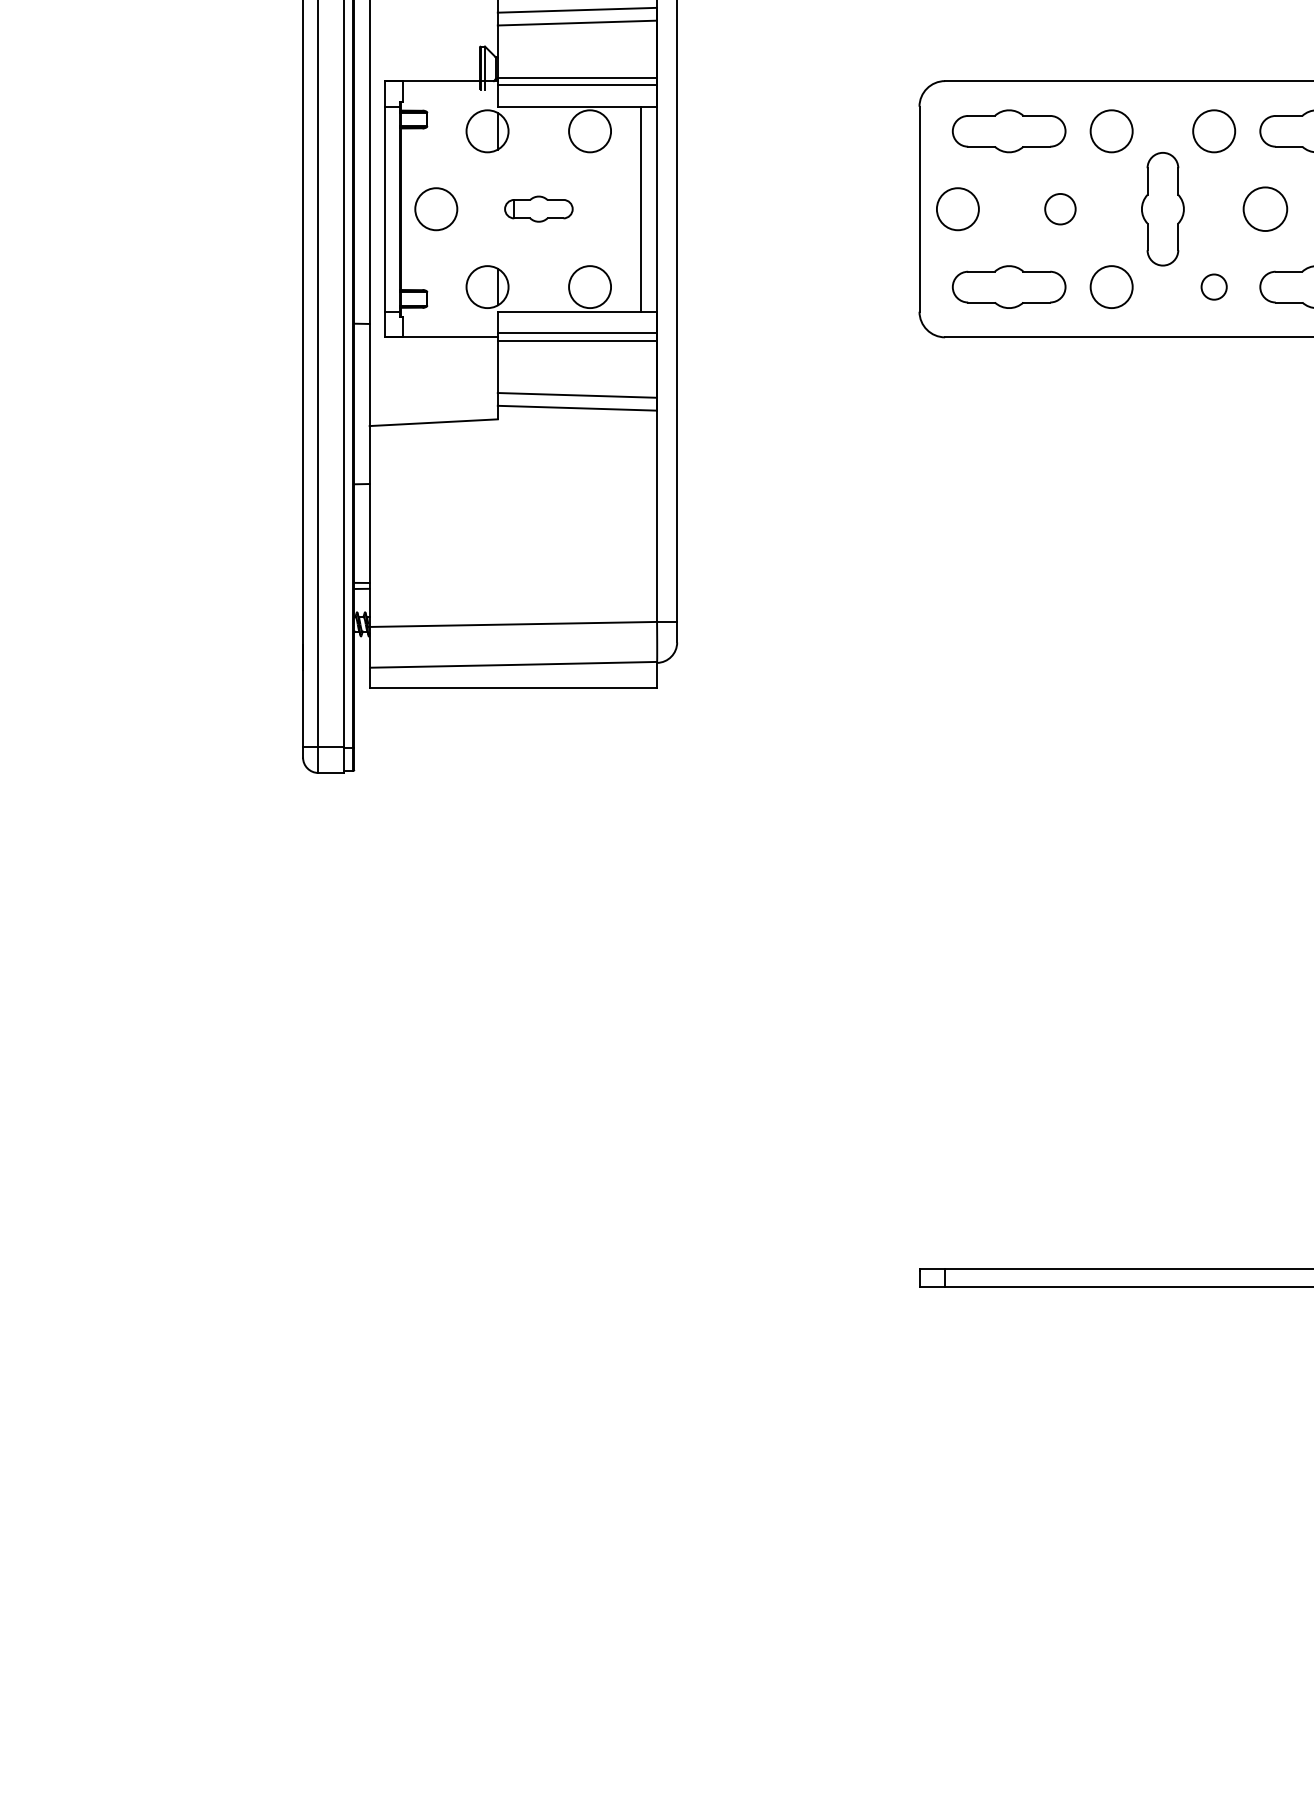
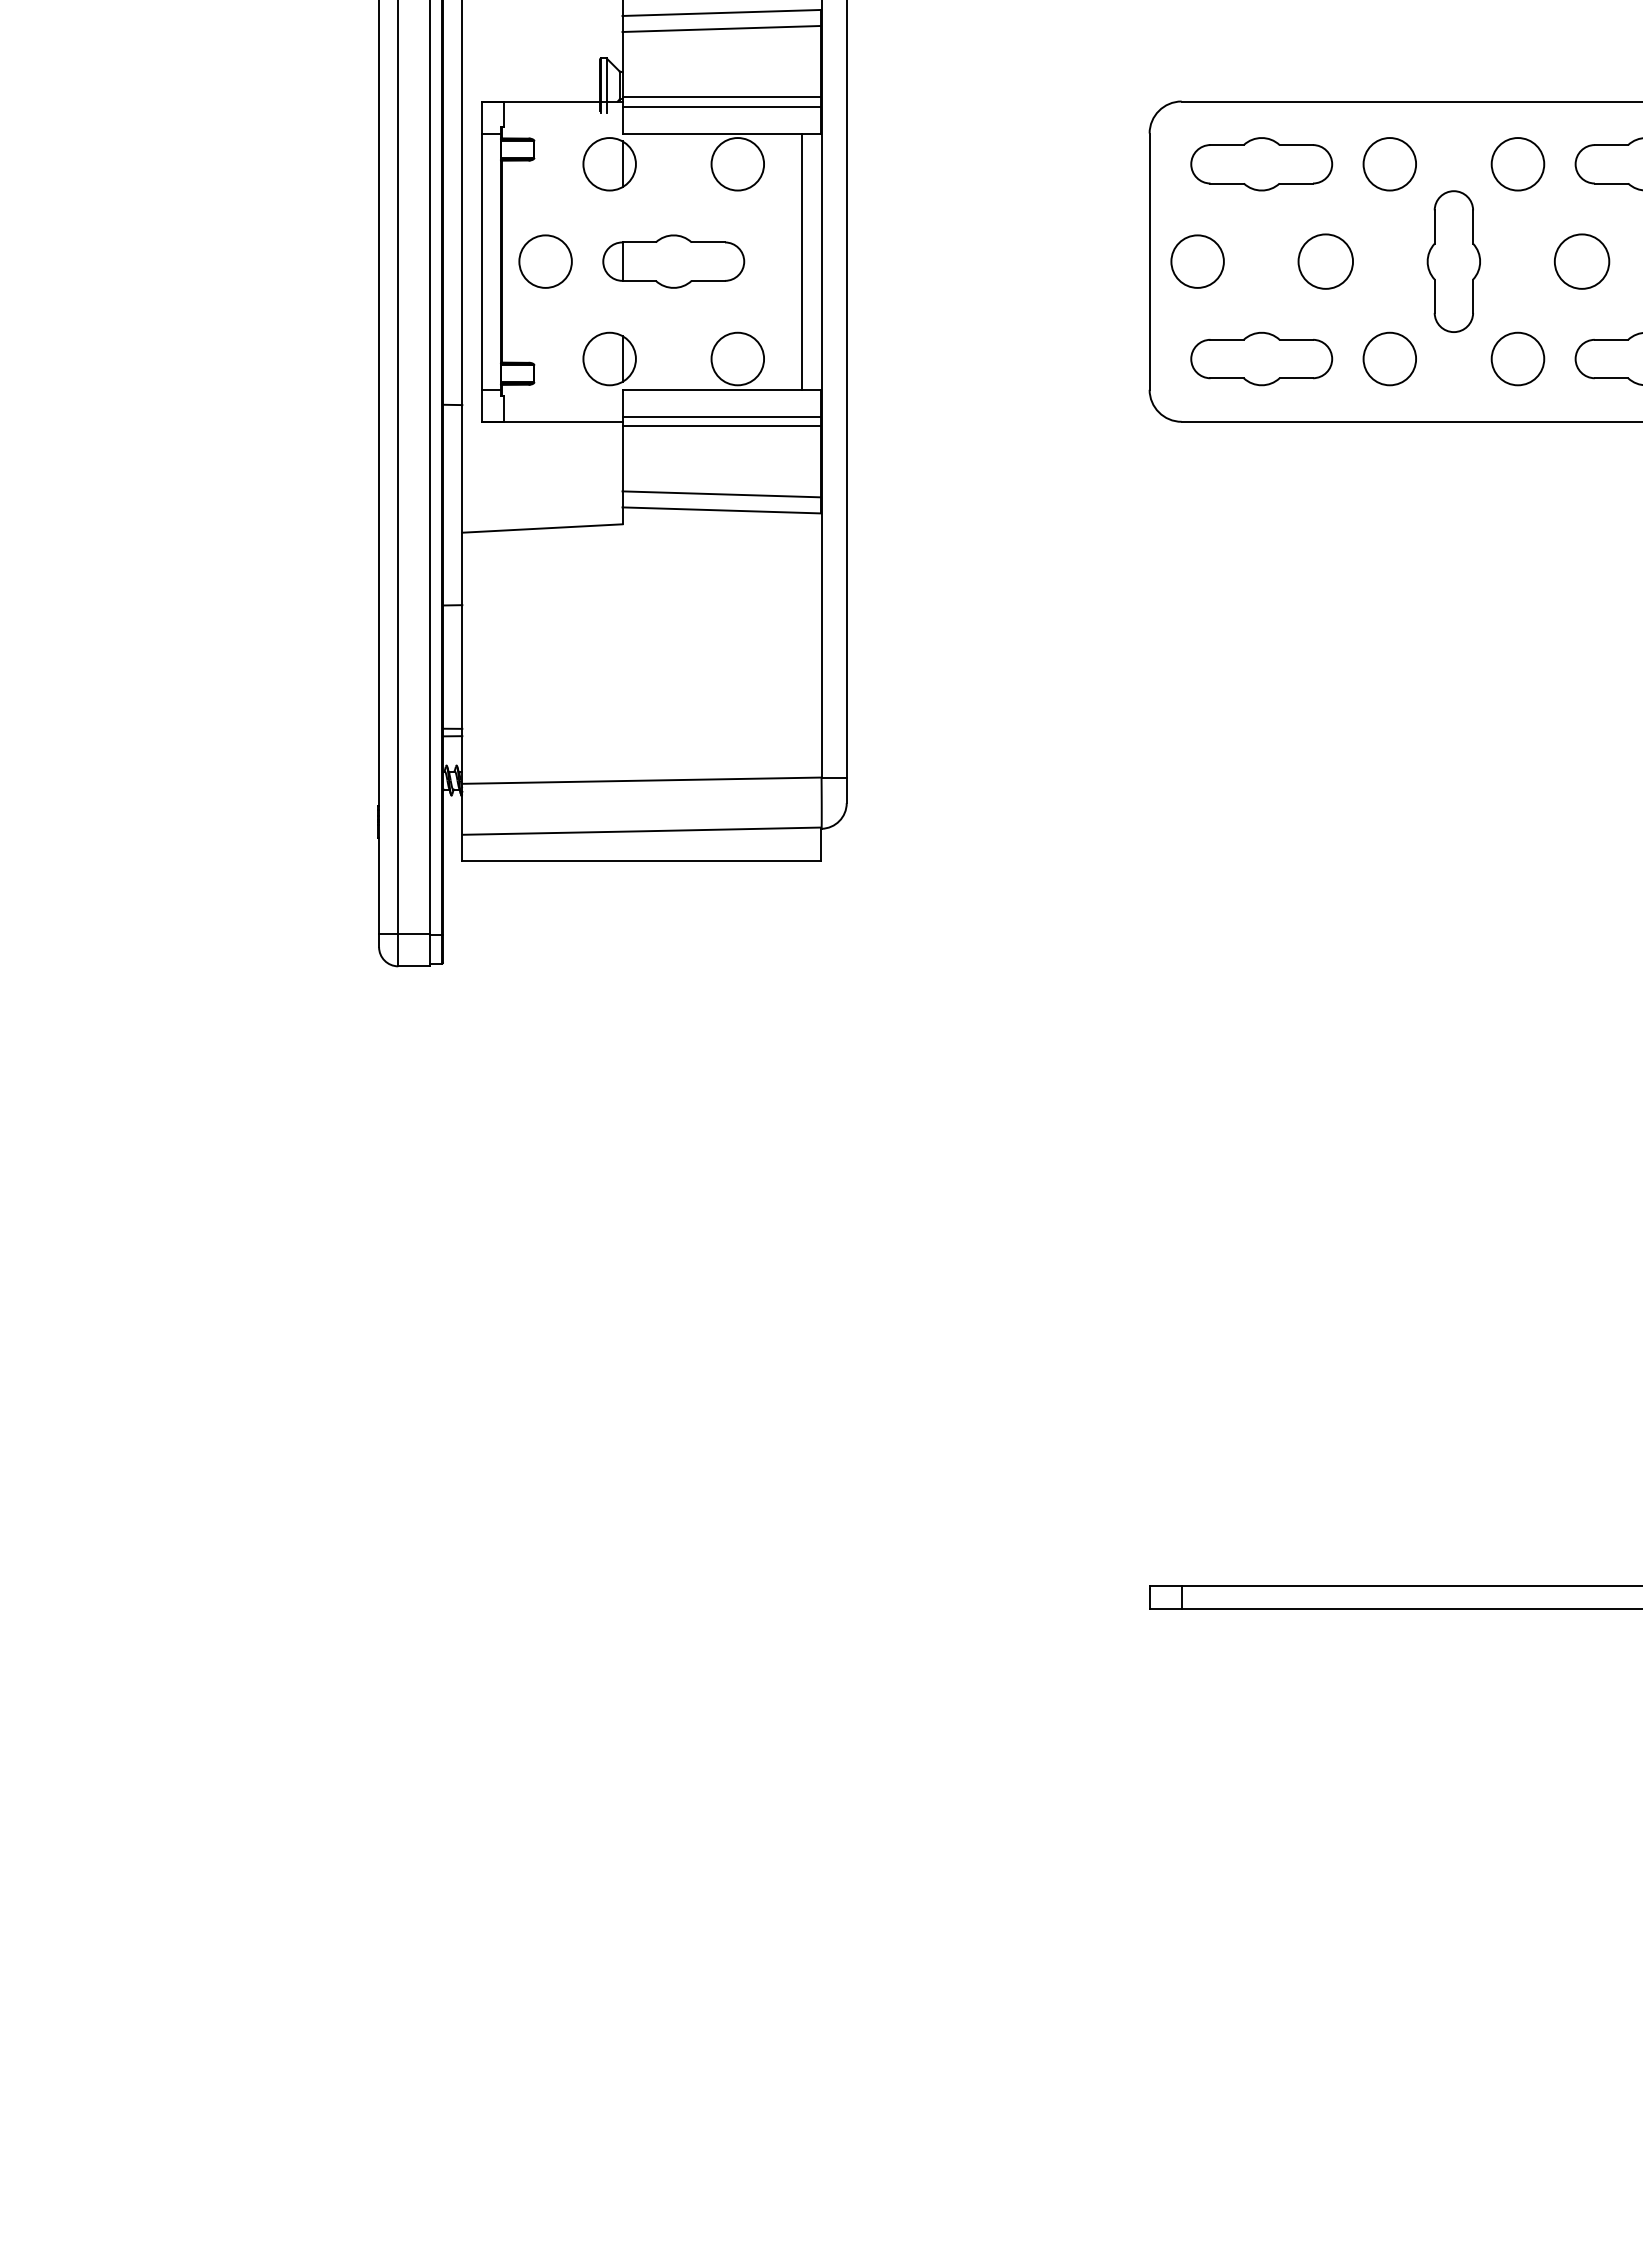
part: (538, 209) -> (673, 261), size x1.67
circle: (1060, 209) -> (1325, 261), size x1.43
circle: (1213, 286) -> (1517, 358), size x1.67

